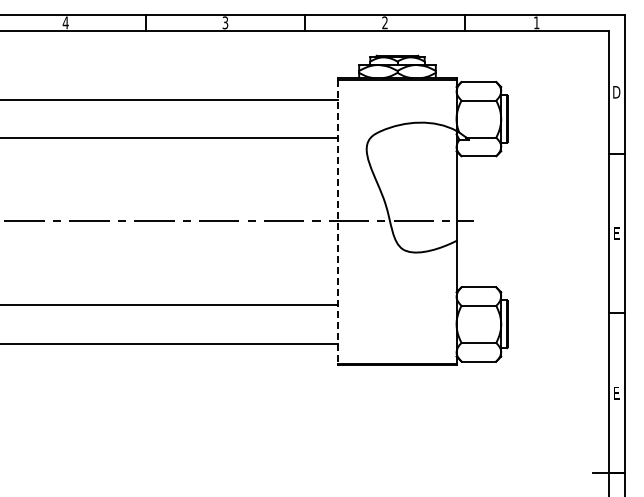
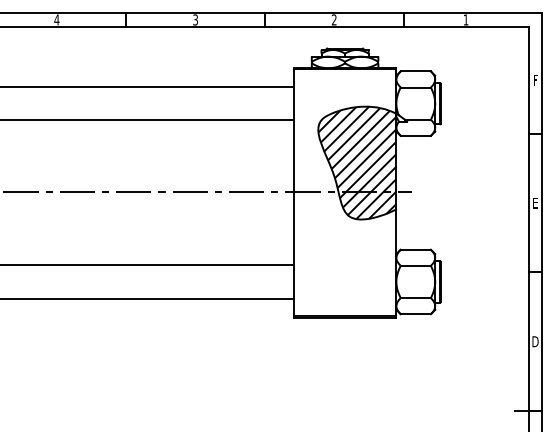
text: (616, 92) -> (535, 80), D -> F
hatch: (411, 187) -> (357, 163), added
line: (338, 222) -> (293, 193), dashed -> solid
text: (616, 392) -> (535, 341), E -> D

